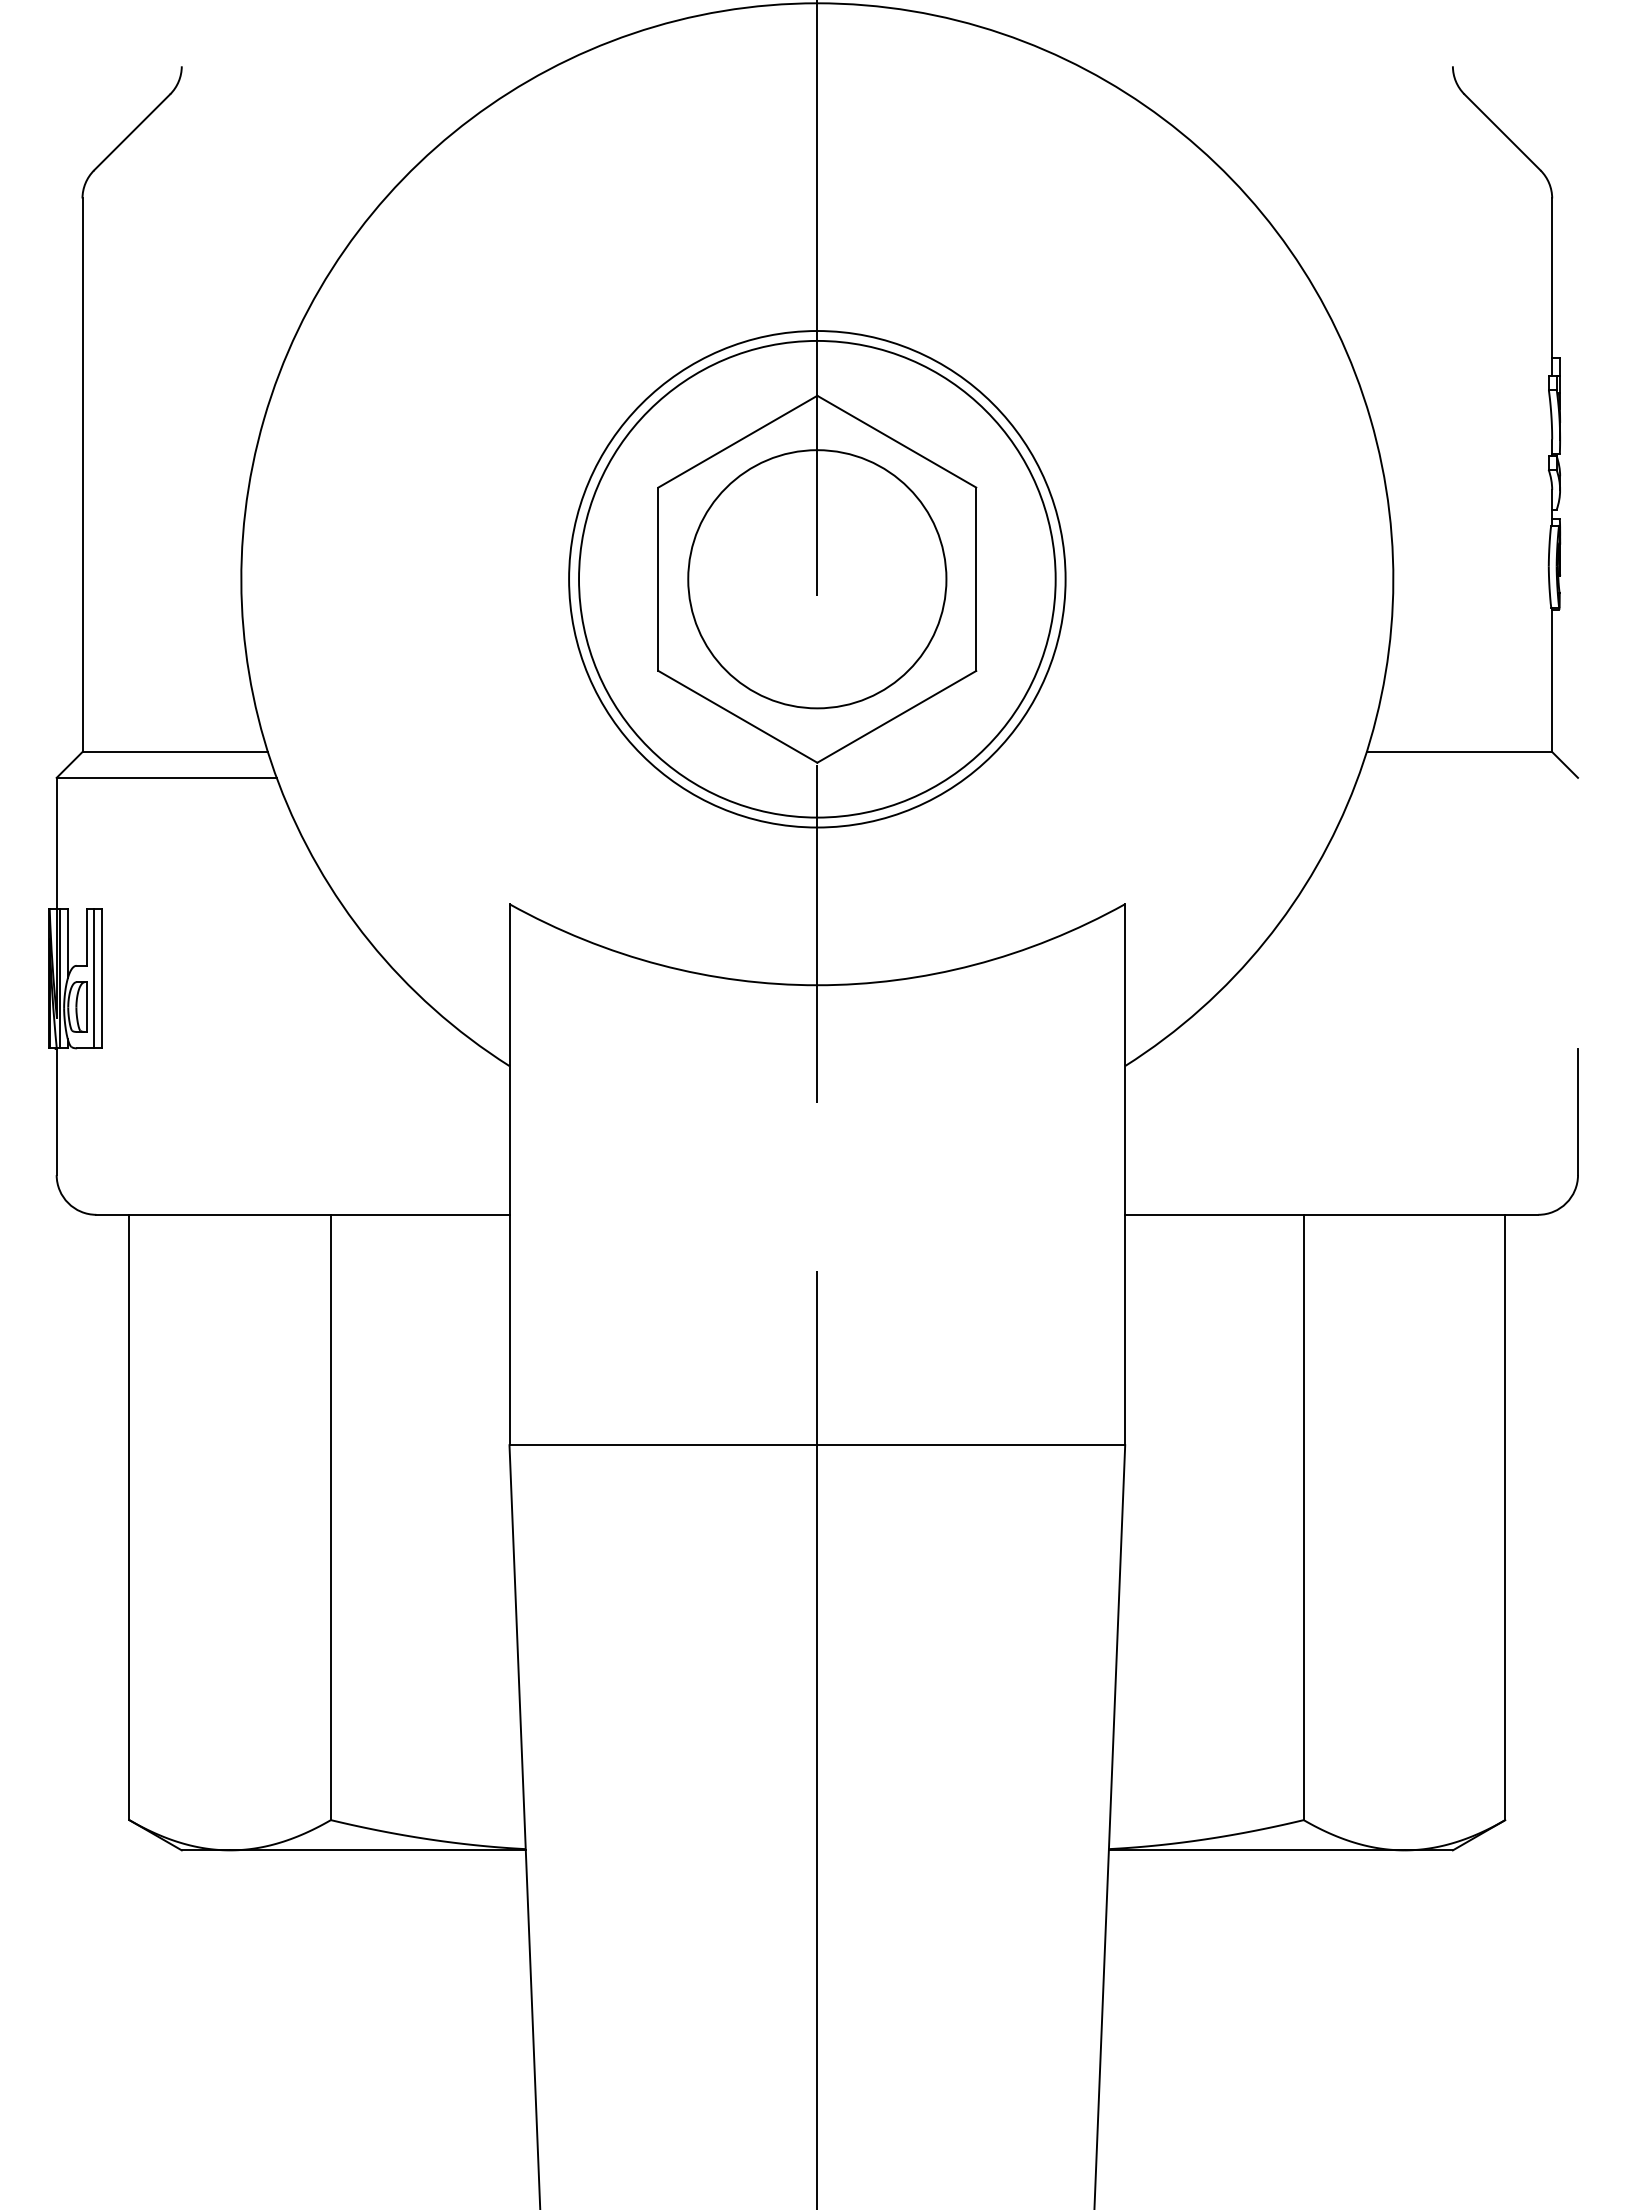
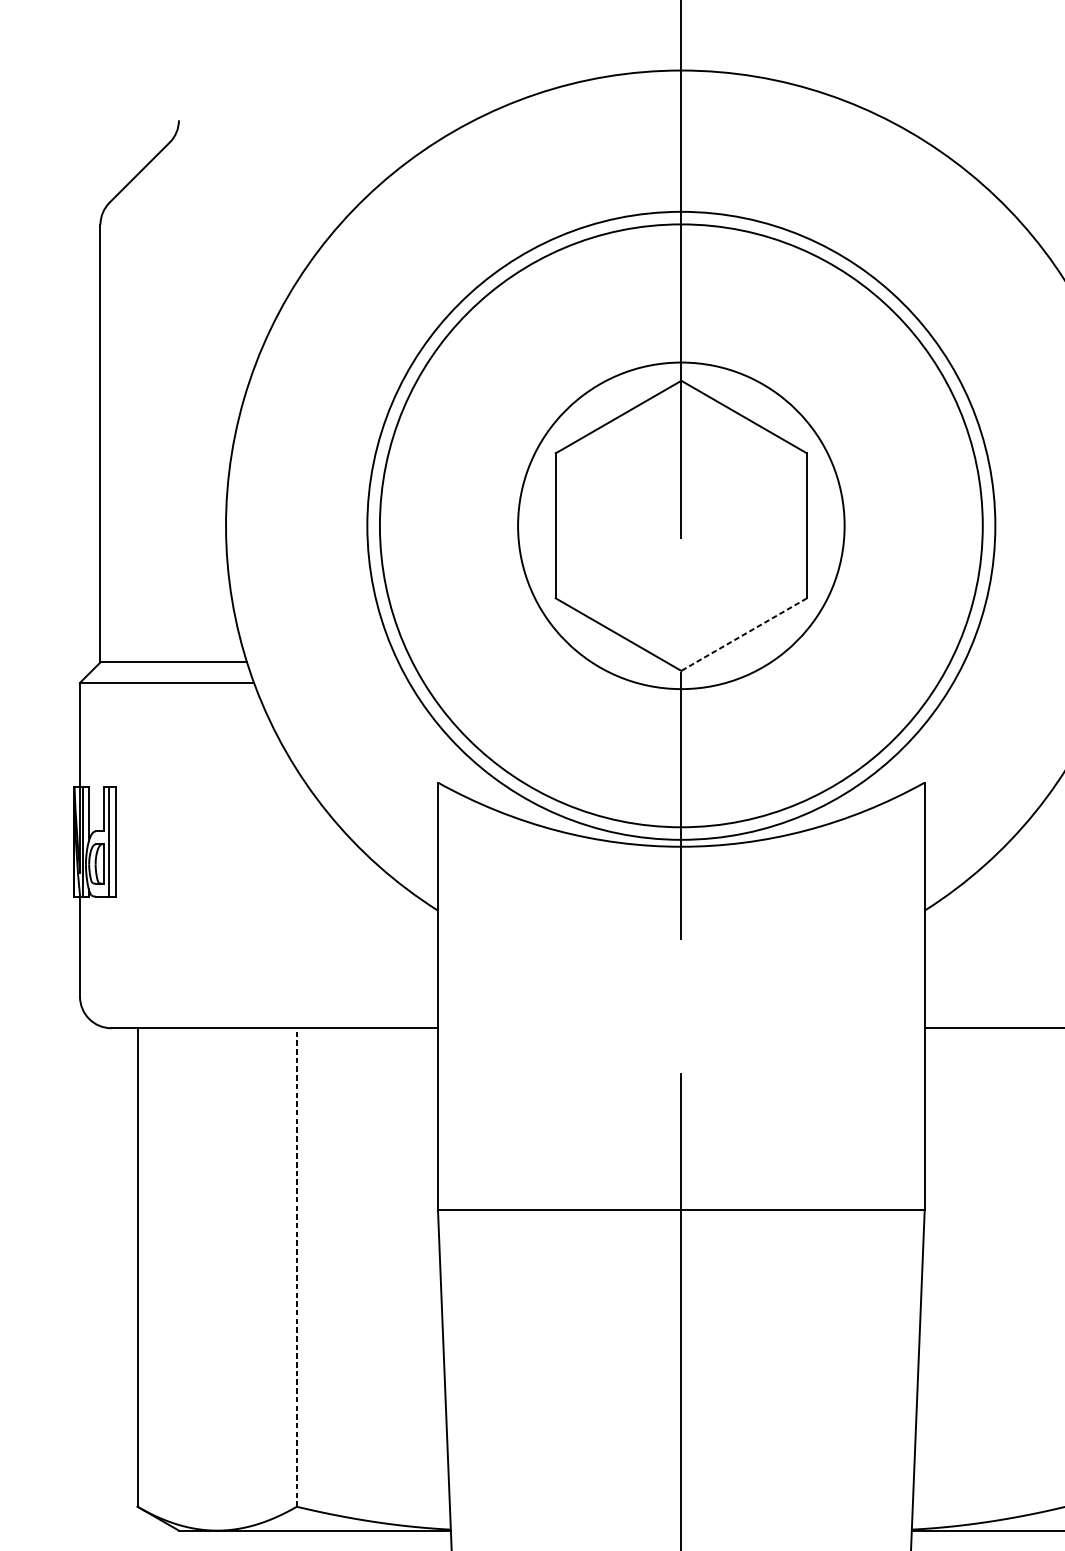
circle: (817, 578) -> (681, 525), size x1.6
circle: (817, 579) -> (681, 526), size x1.6
circle: (817, 579) -> (681, 526), size x1.6
line: (896, 716) -> (743, 634), solid -> dashed
line: (330, 1517) -> (296, 1267), solid -> dashed

